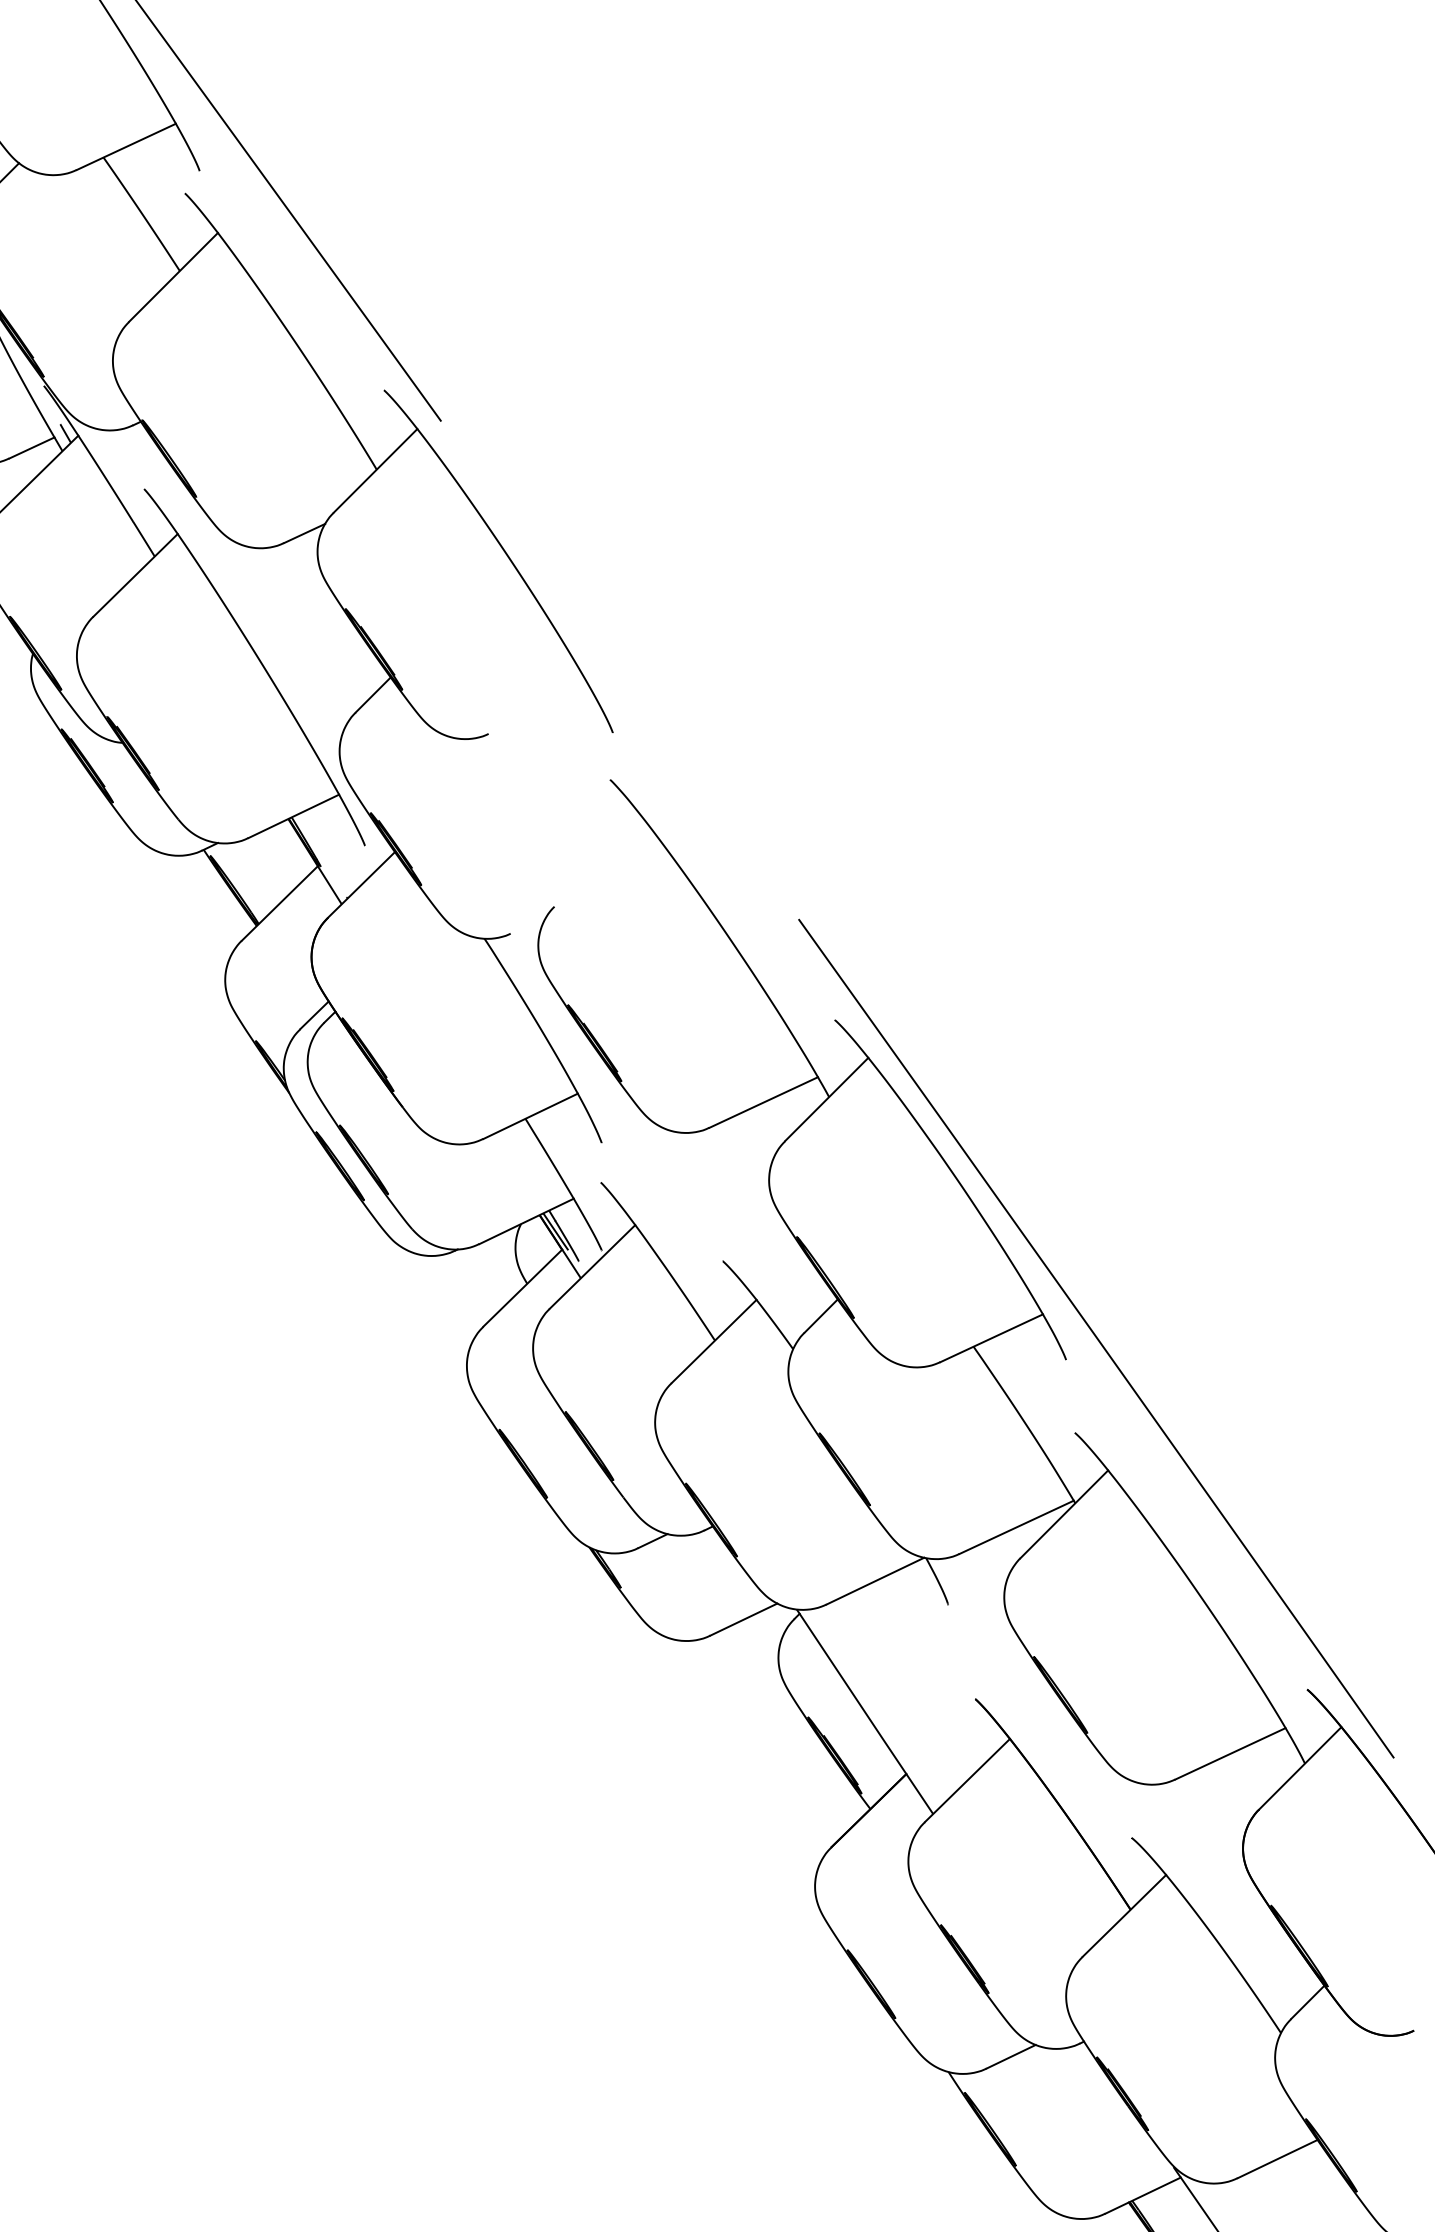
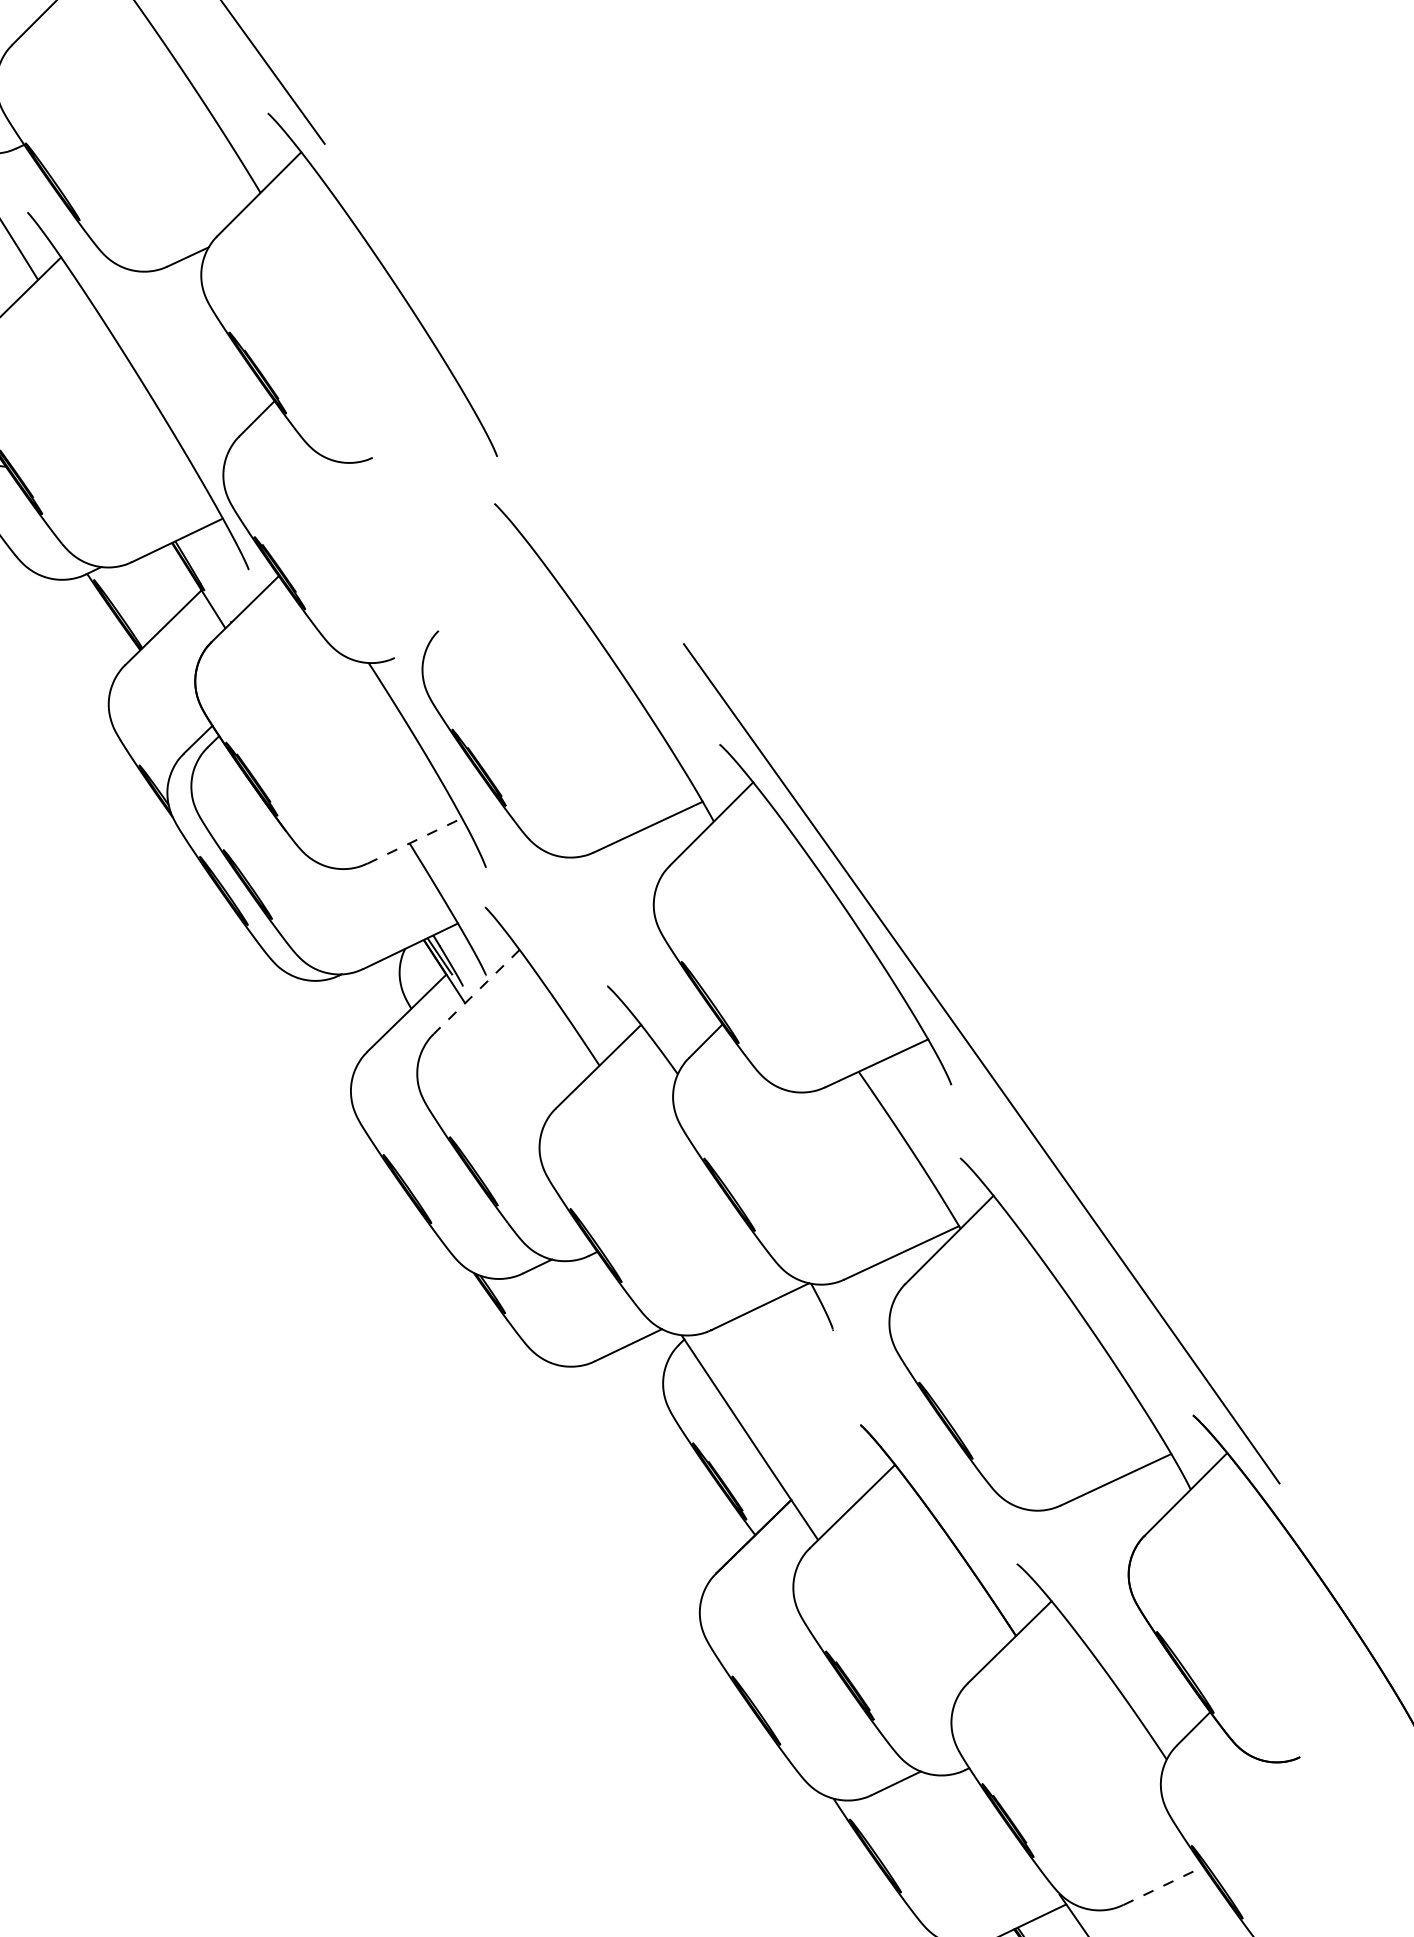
line: (531, 1116) -> (415, 841), solid -> dashed
line: (592, 1266) -> (476, 991), solid -> dashed
line: (1278, 2158) -> (1164, 1885), solid -> dashed

